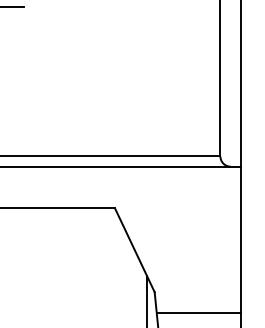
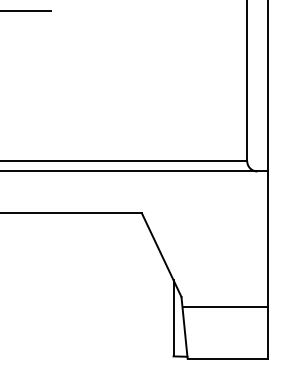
line: (198, 313) -> (225, 307), moved

